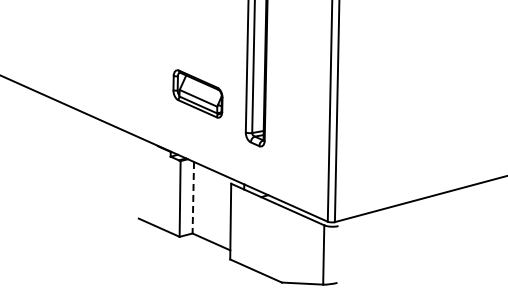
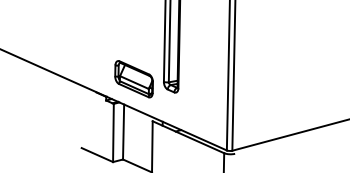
part: (197, 93) -> (133, 78), moved
line: (193, 197) -> (123, 131), dashed -> solid

